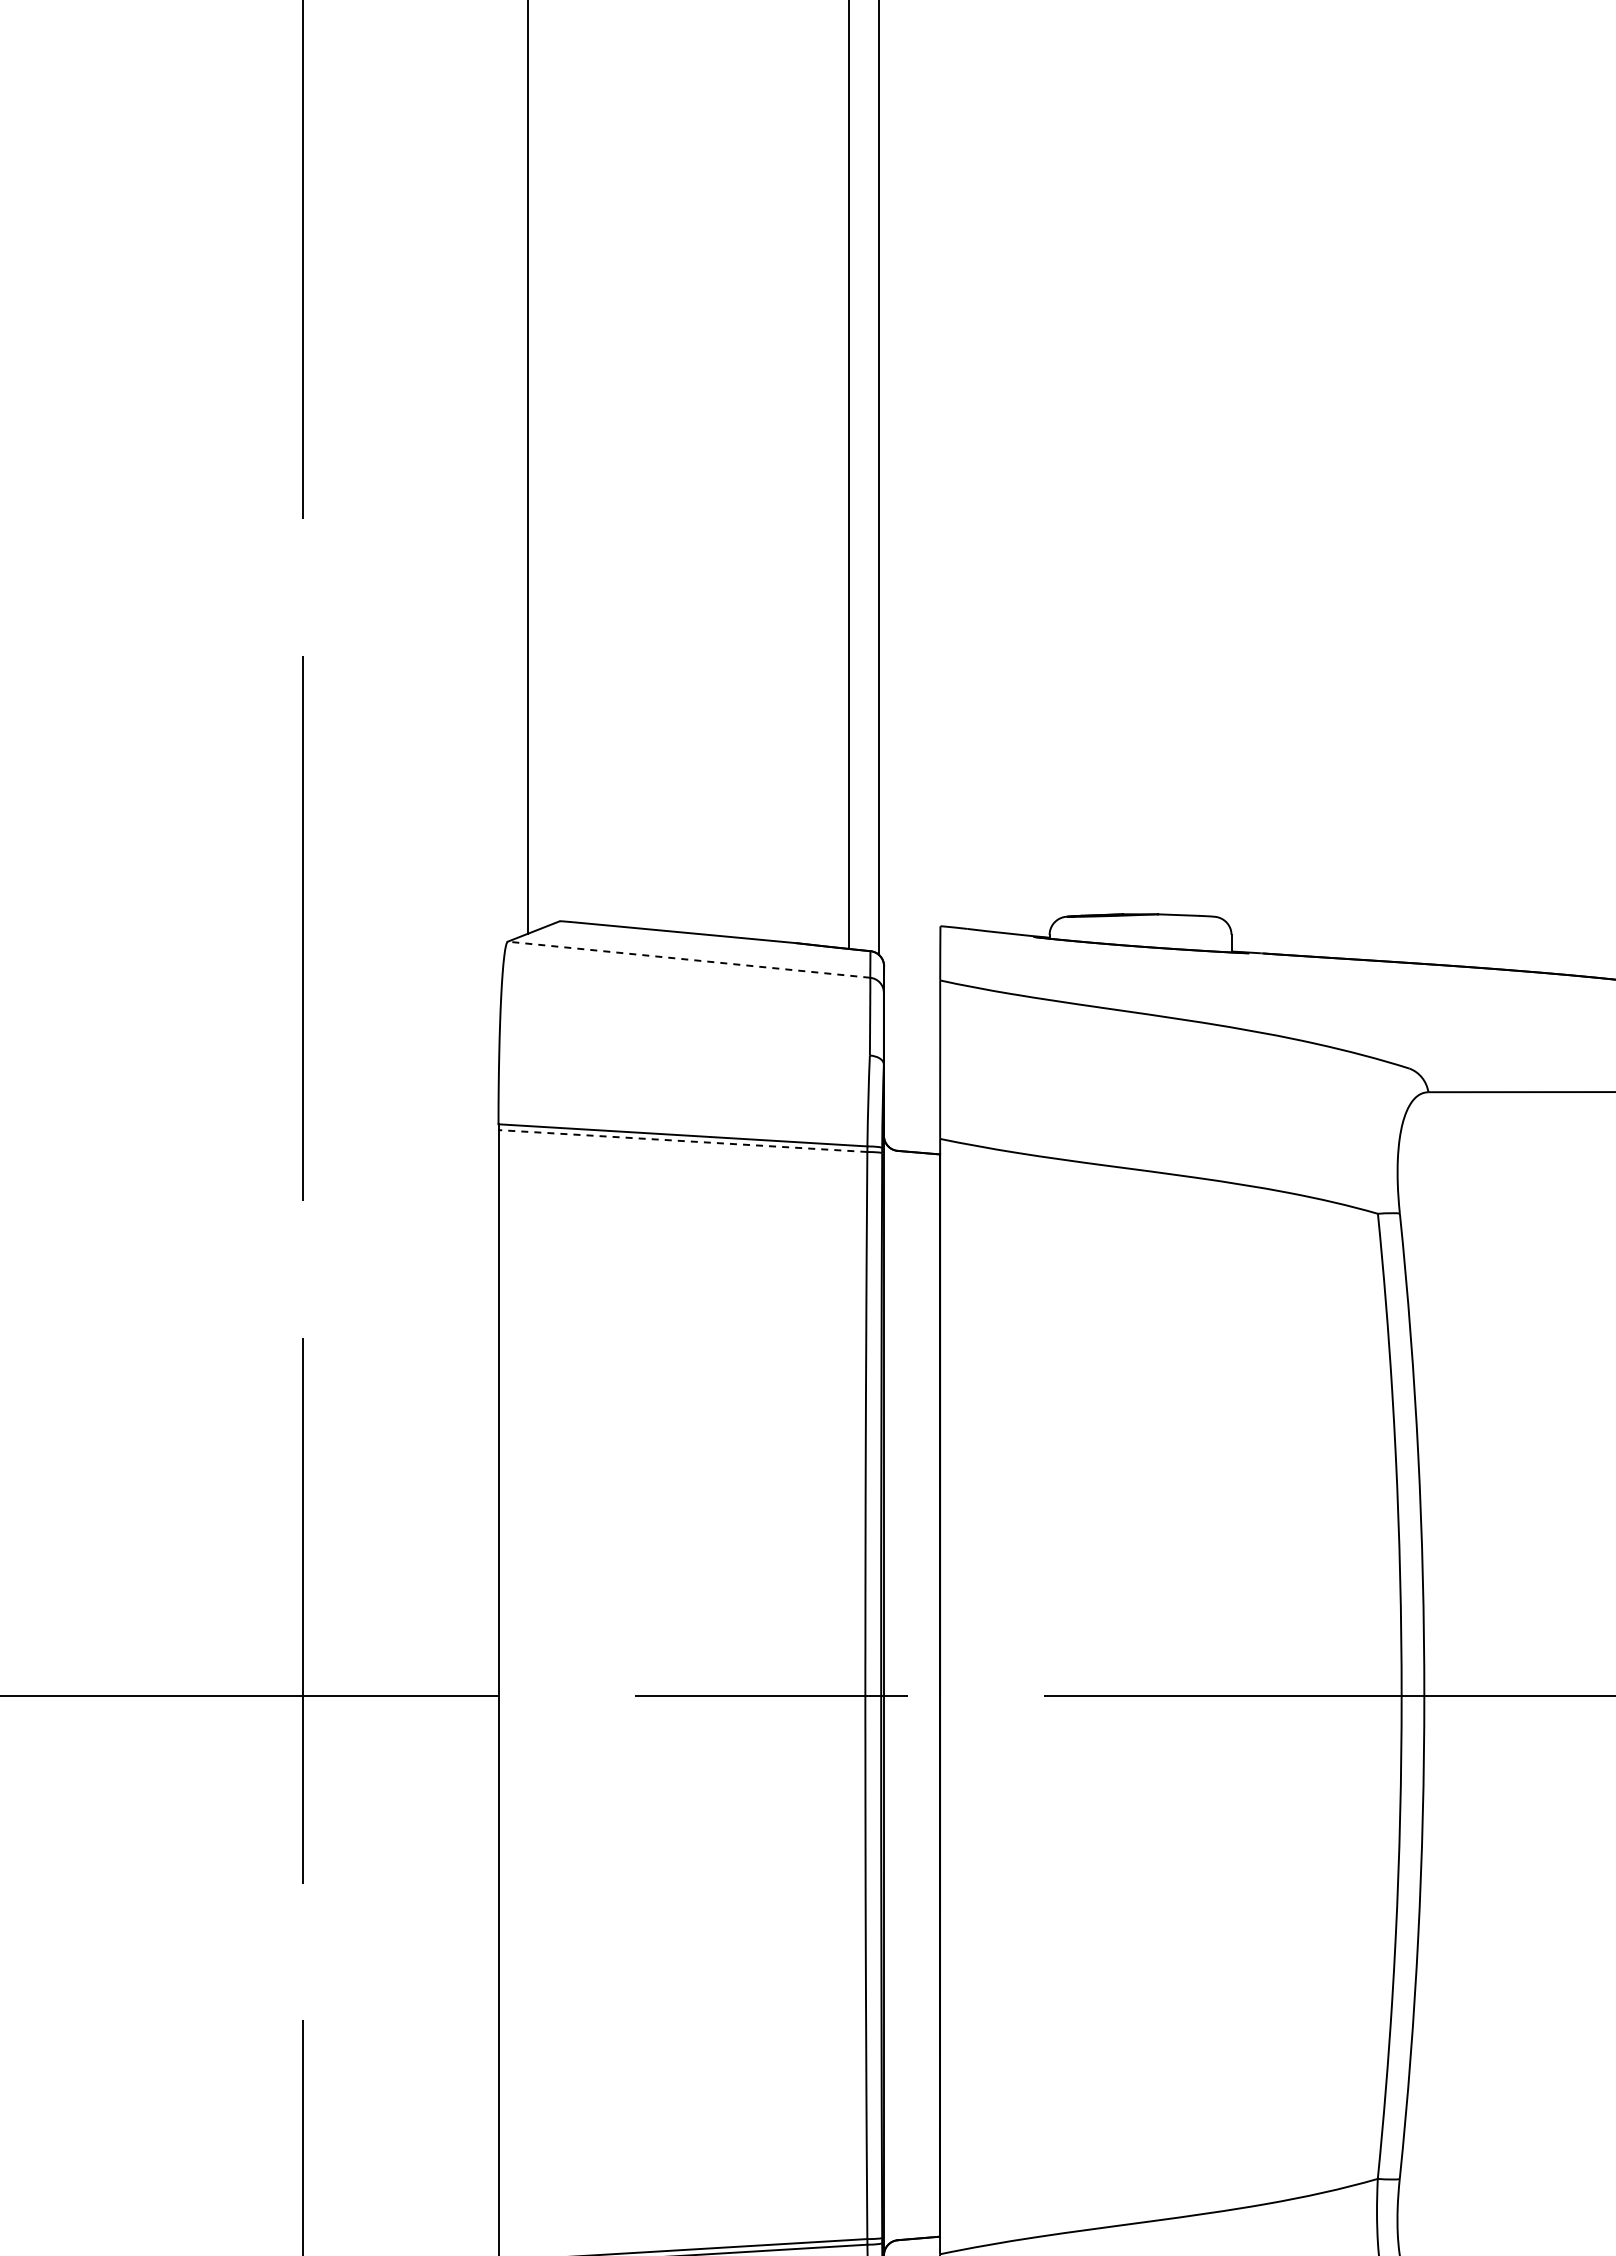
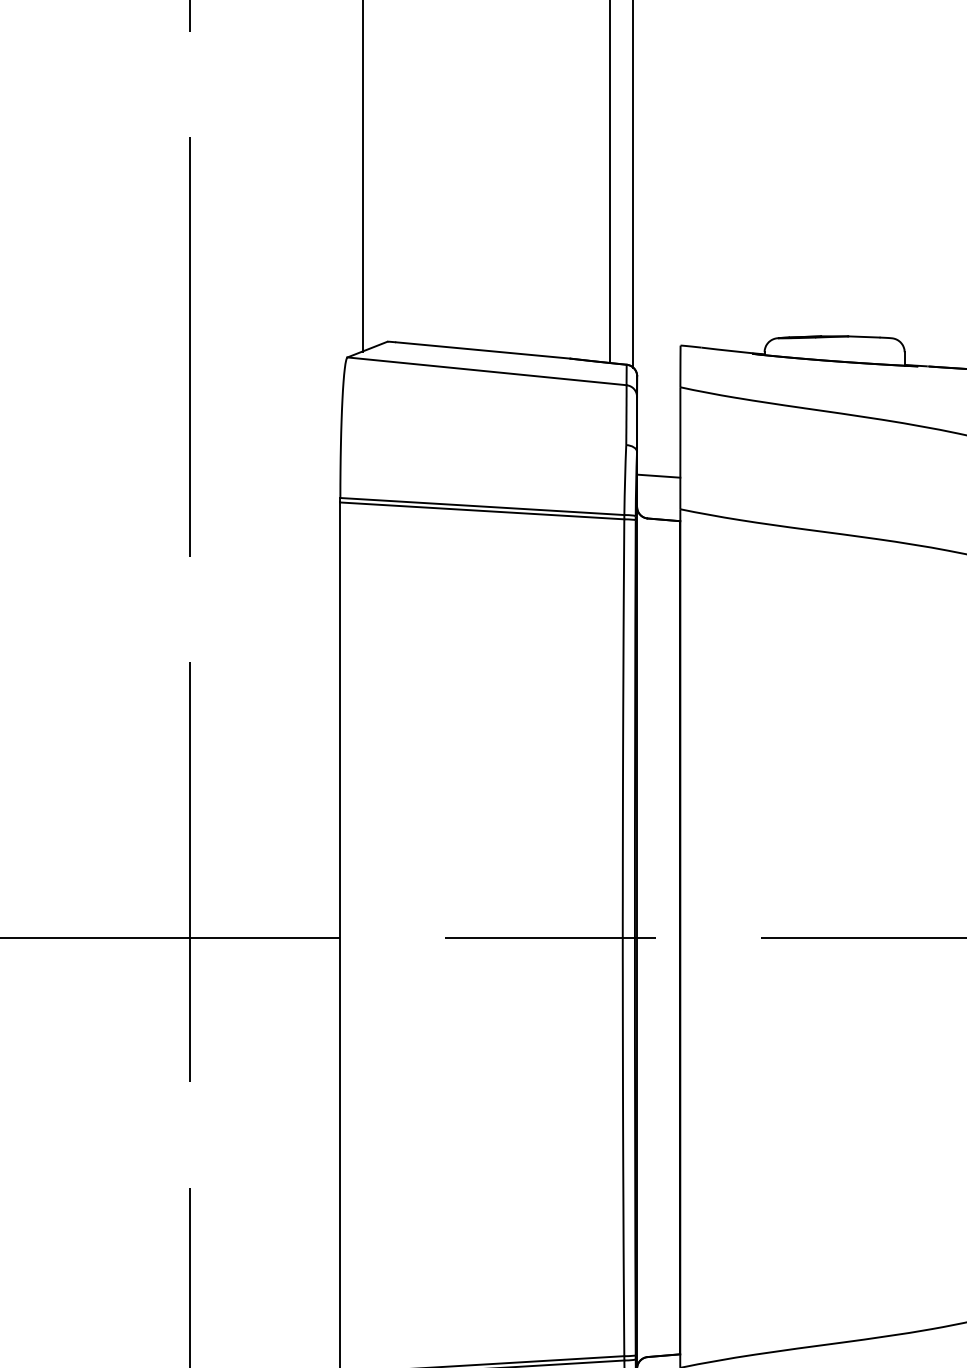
line: (688, 959) -> (486, 371), dashed -> solid
line: (912, 1095) -> (659, 475), added
line: (682, 1141) -> (482, 511), dashed -> solid

